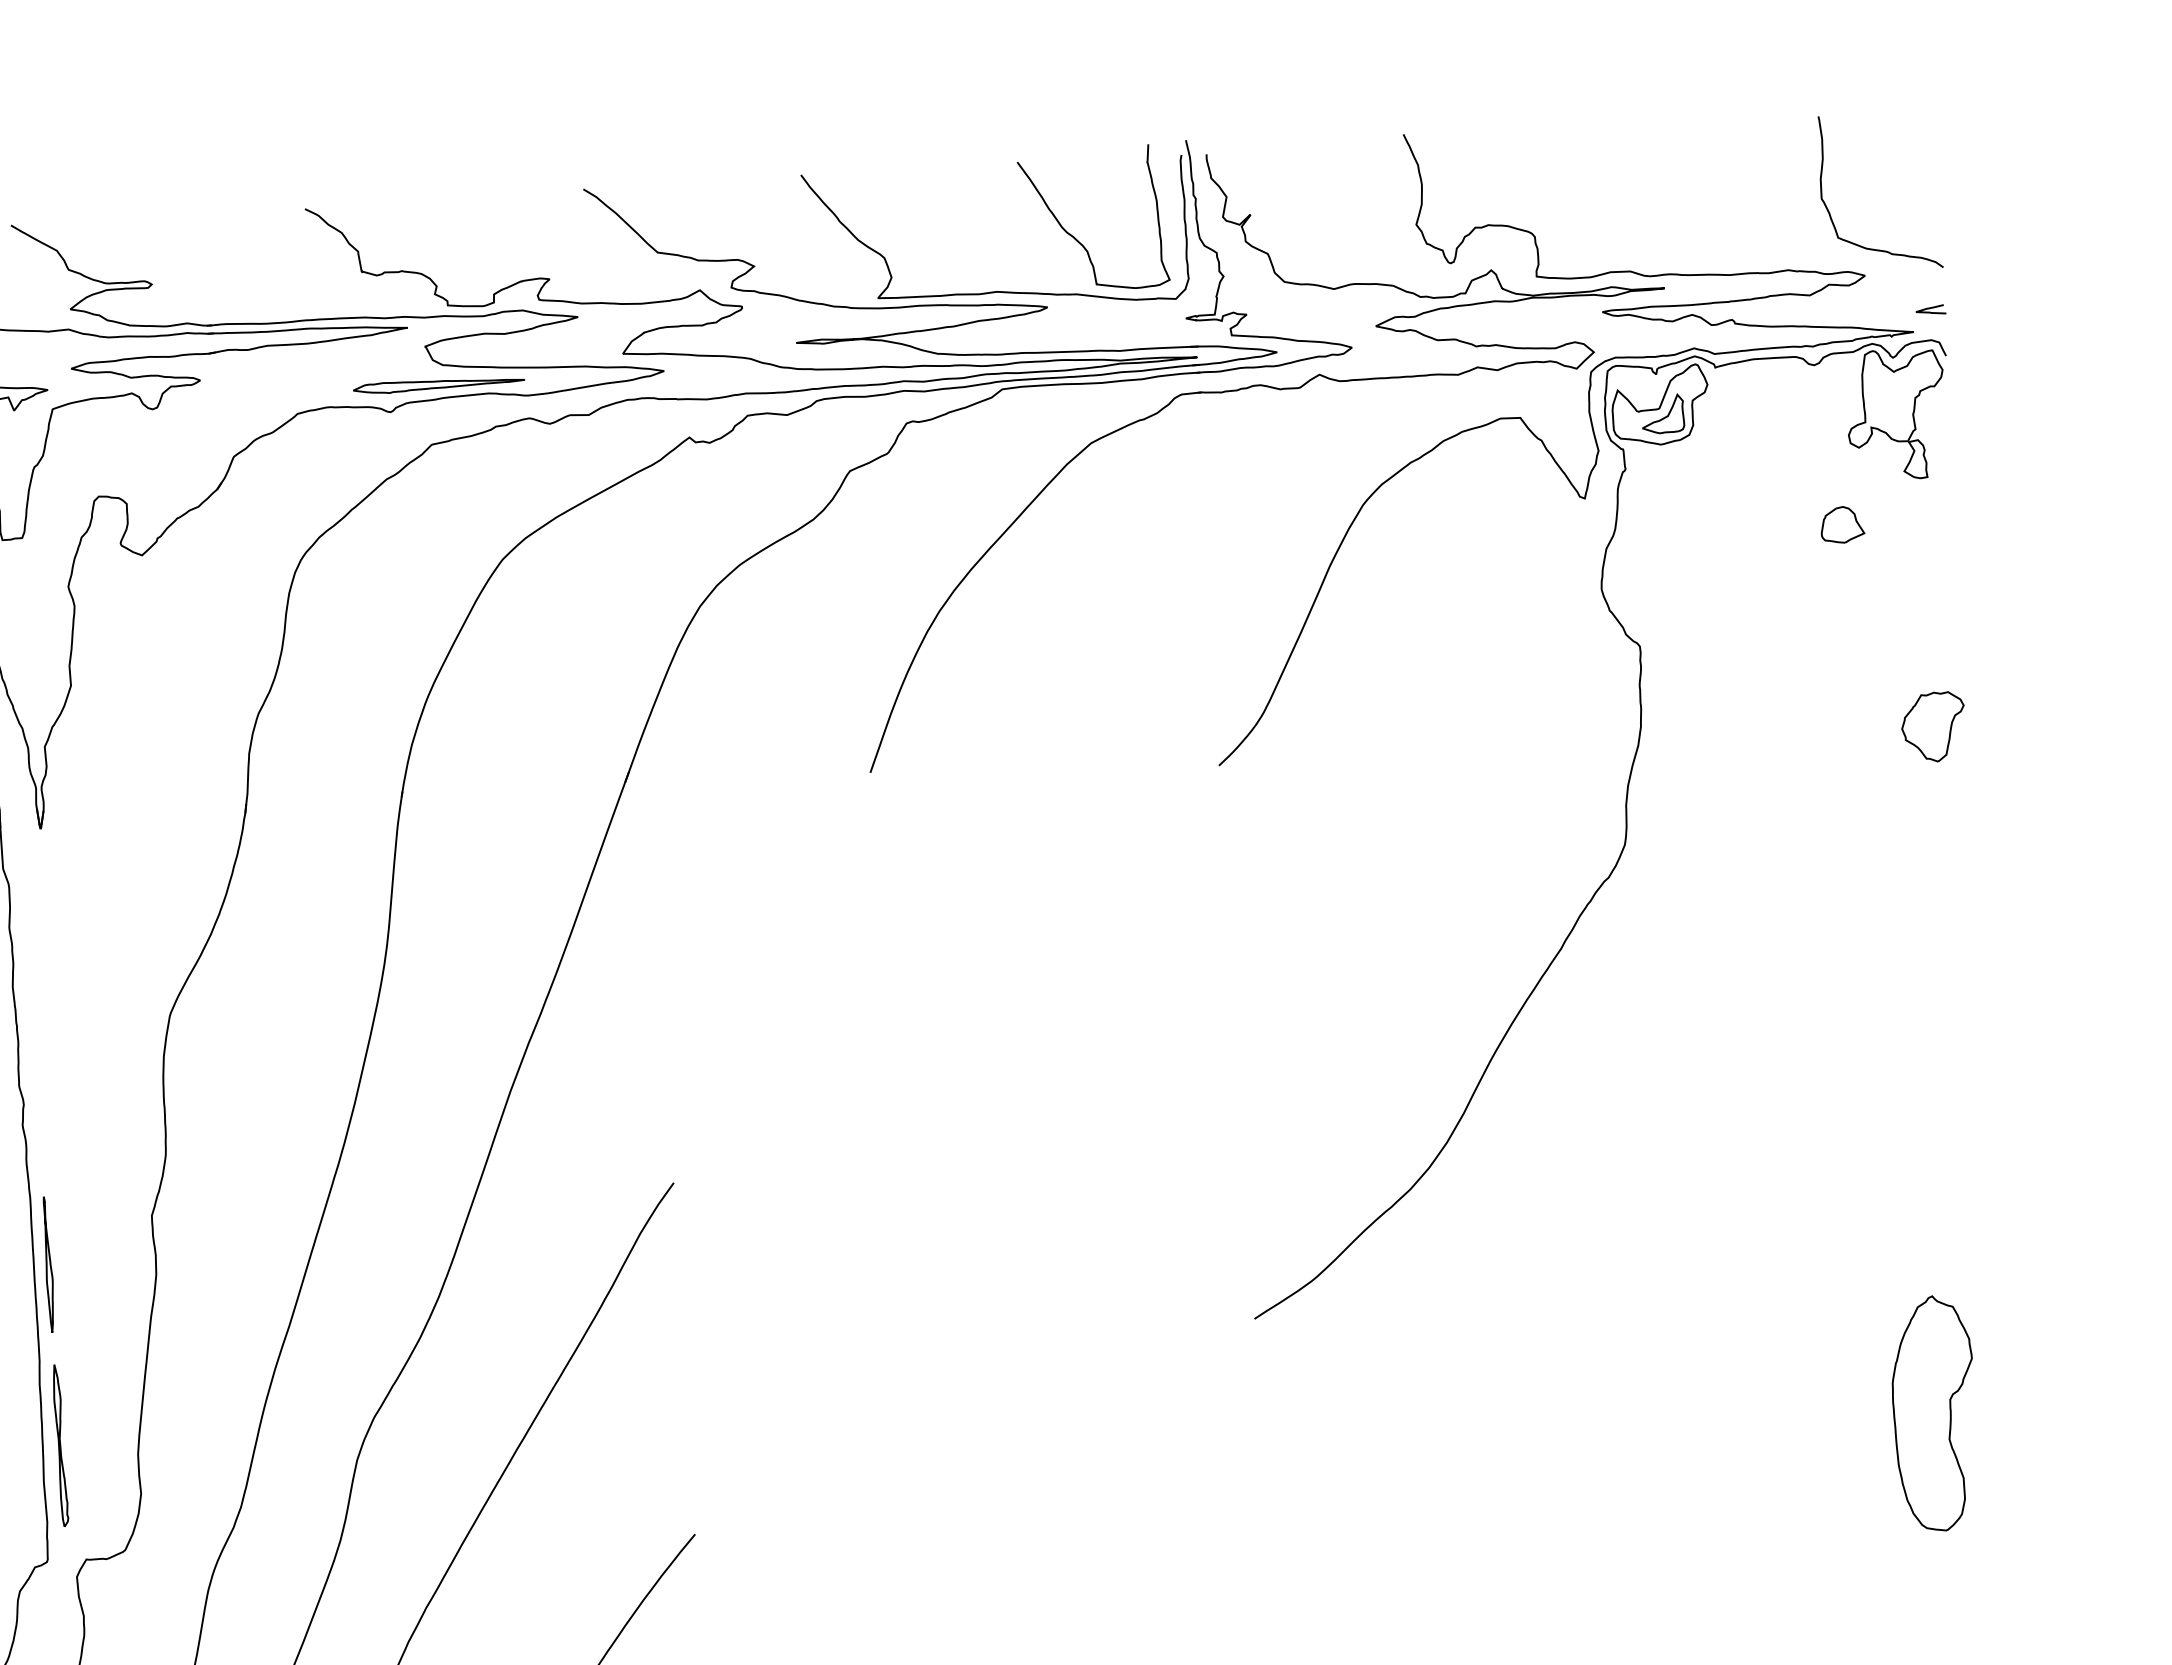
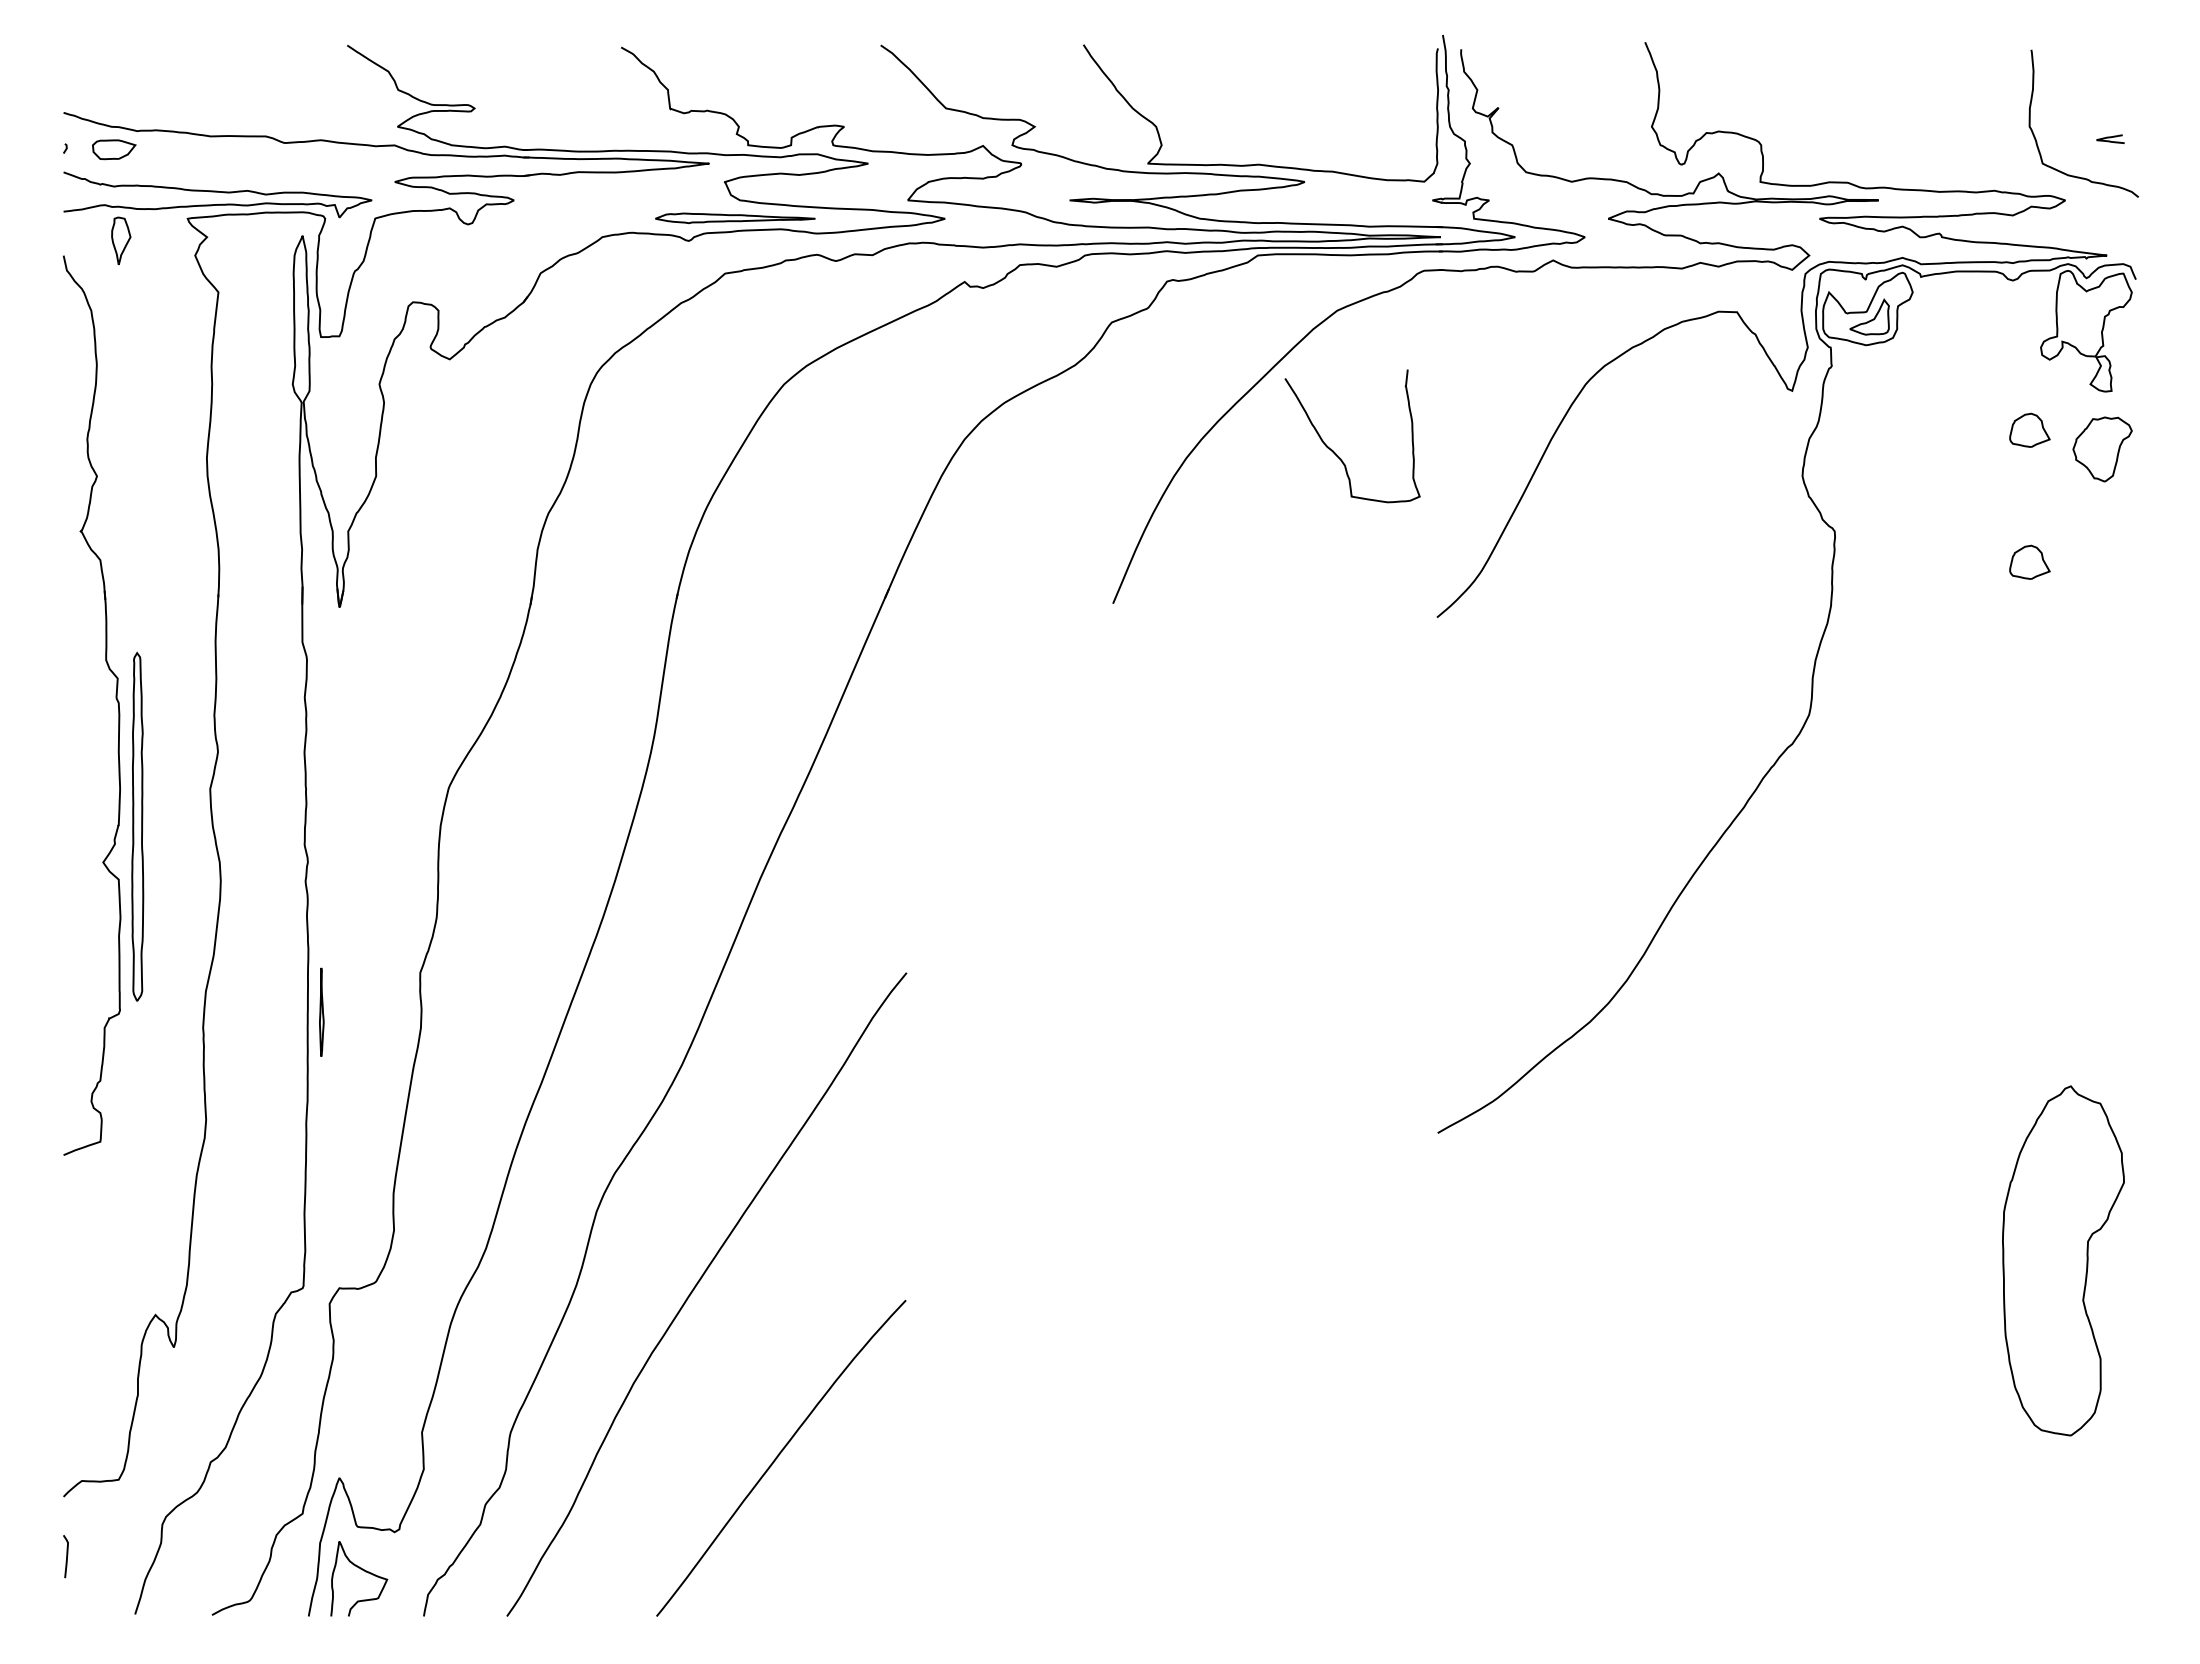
curve: (1076, 238) -> (1335, 452), moved
curve: (1930, 309) -> (2110, 138), moved
part: (1850, 665) -> (2029, 561), added
part: (1933, 727) -> (2102, 449), moved
part: (48, 1263) -> (321, 1011), size x0.7
part: (1934, 1413) -> (2063, 1260), size x1.6
part: (60, 1445) -> (322, 1180), removed

